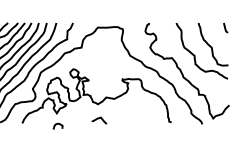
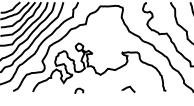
curve: (98, 119) -> (127, 88), moved
curve: (57, 124) -> (78, 89), moved

